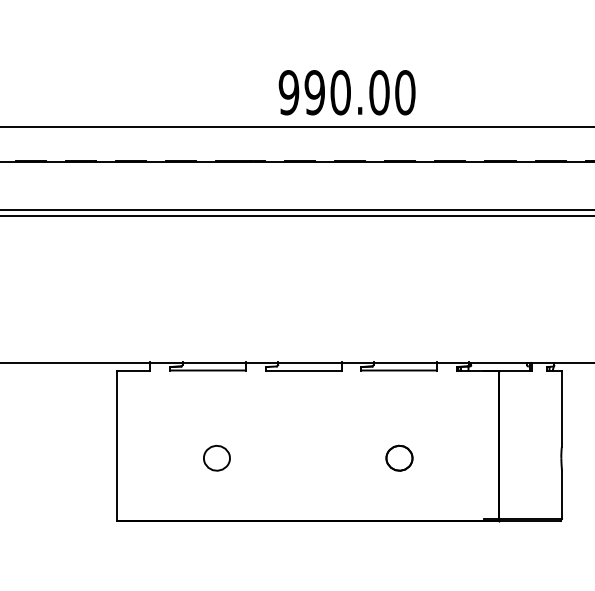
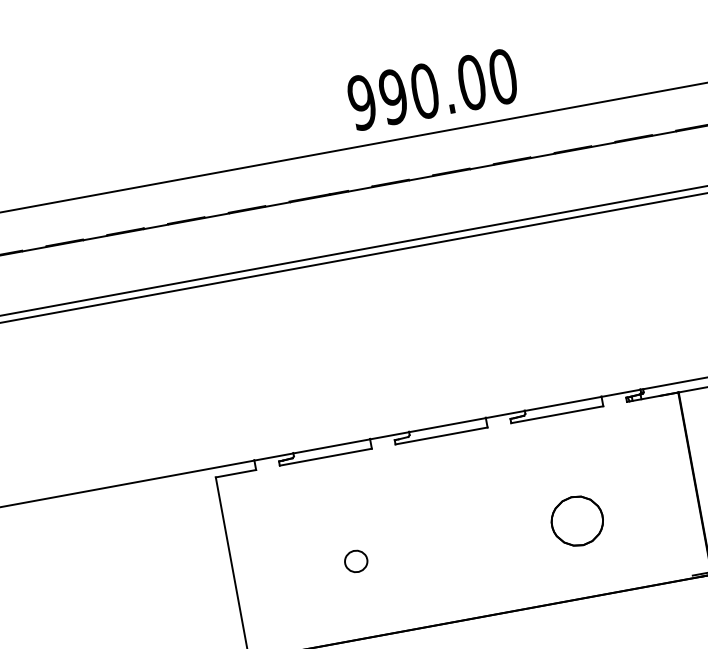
part: (216, 457) -> (355, 560), size x0.7
part: (399, 457) -> (577, 520), size x1.6

